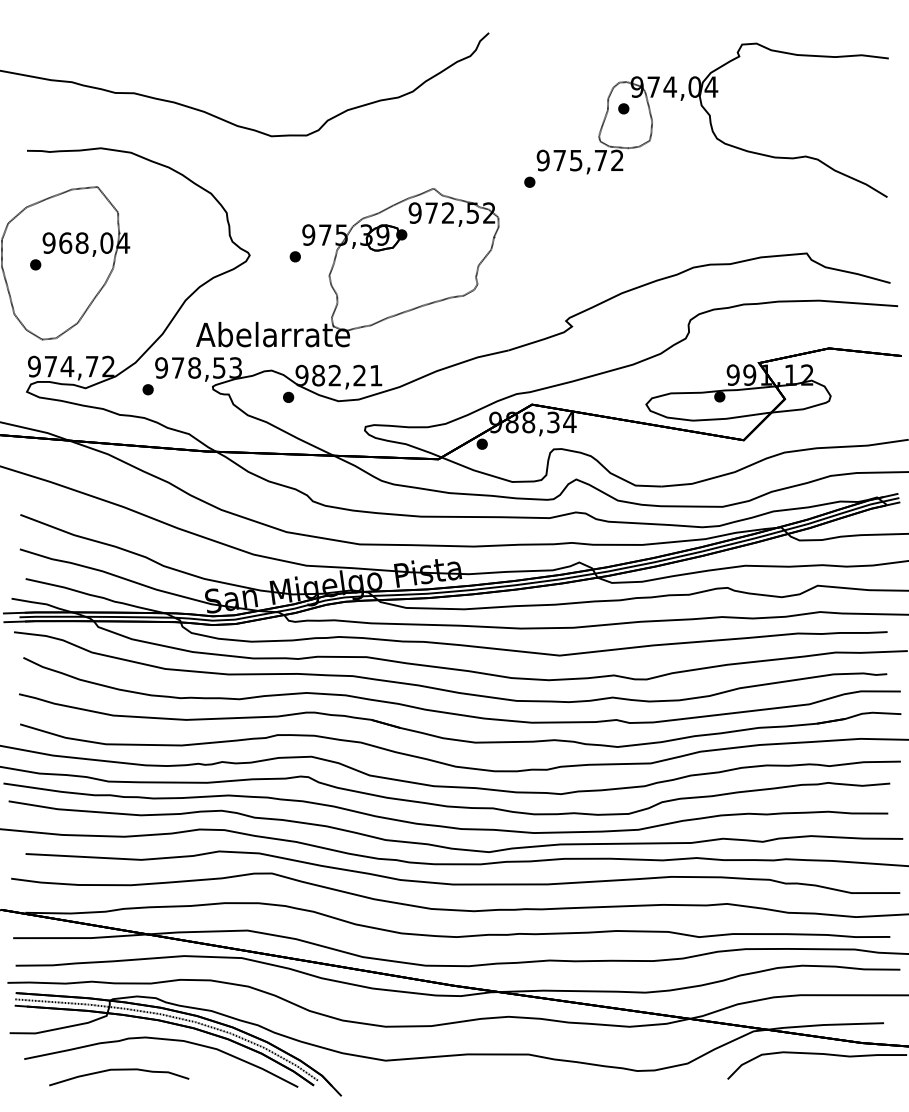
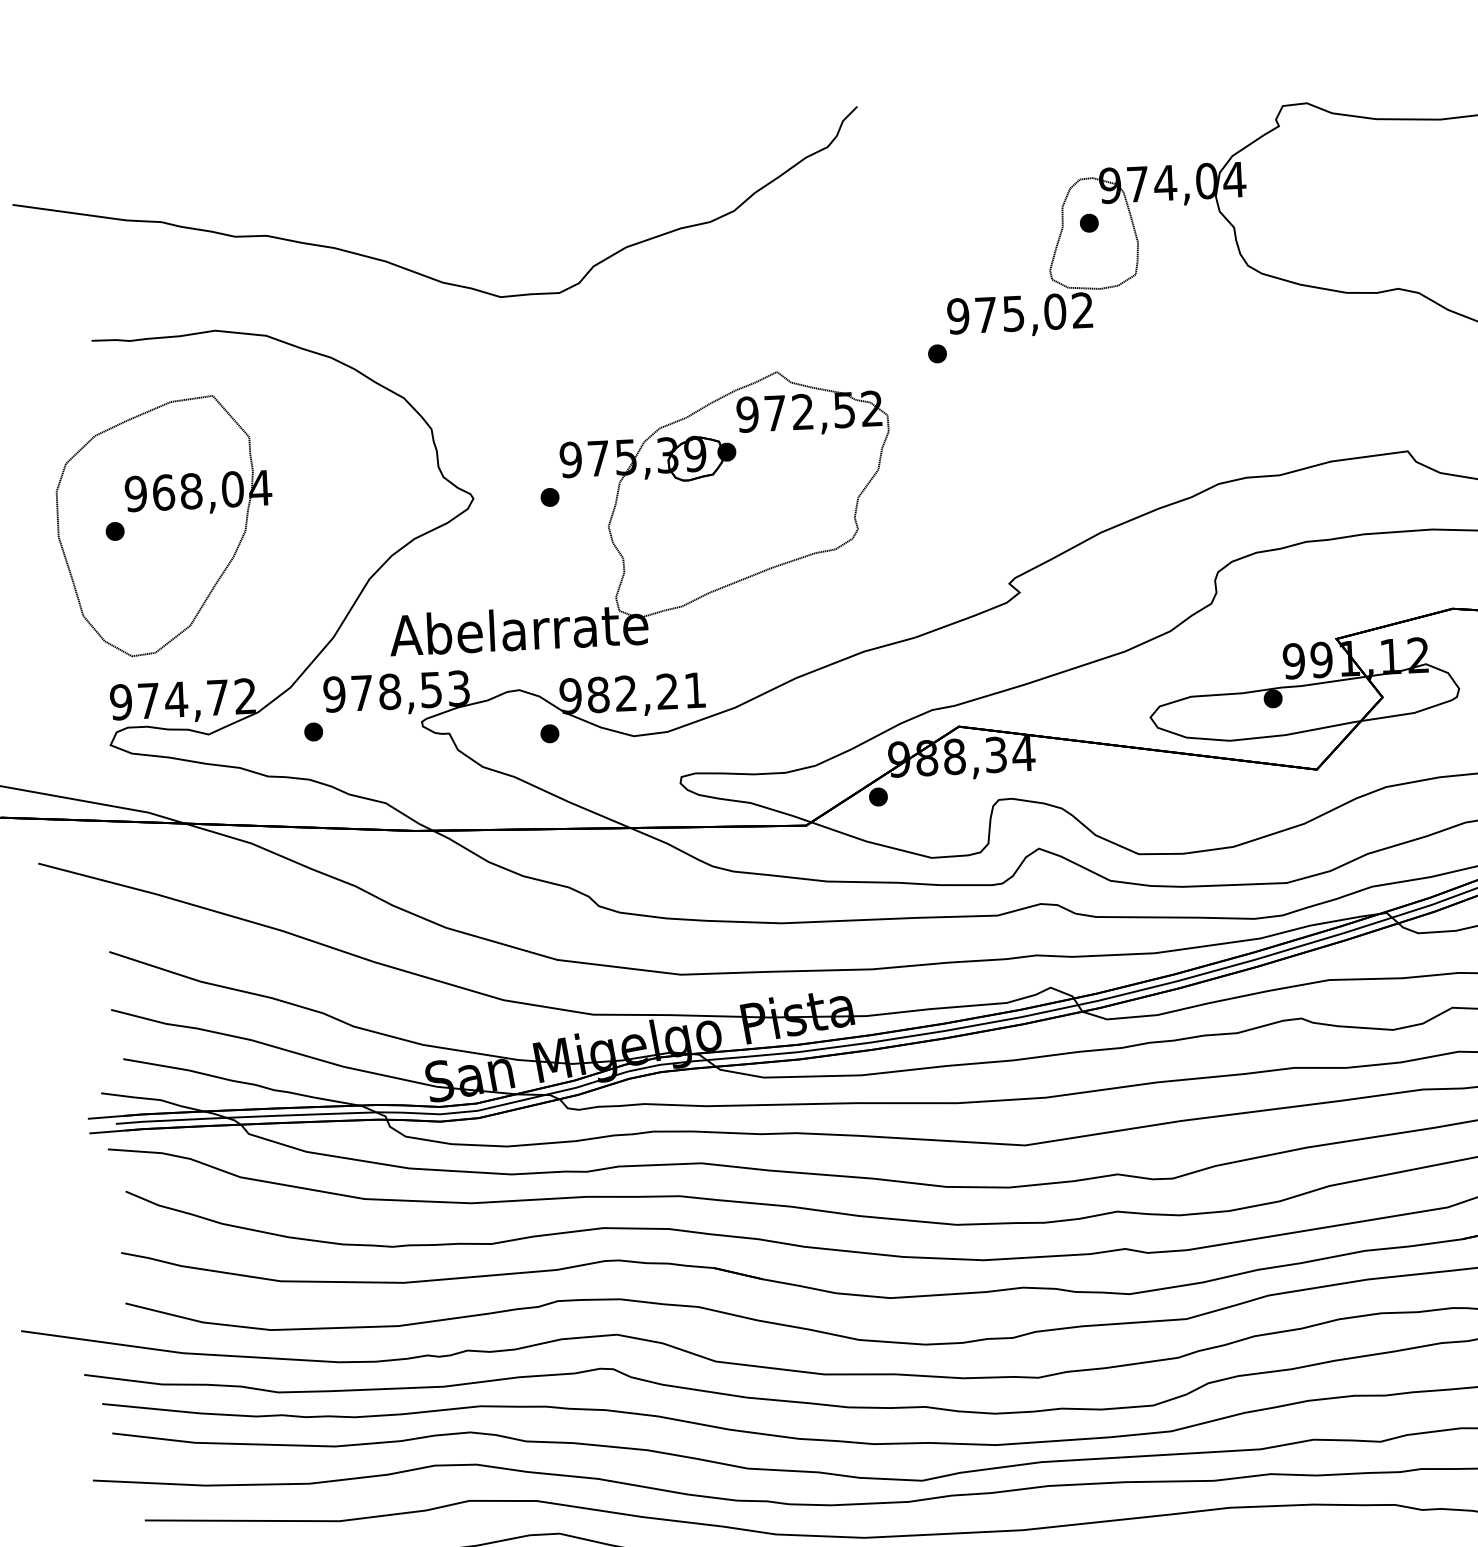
text: (600, 160) -> (1054, 311), 975,72 -> 975,02

